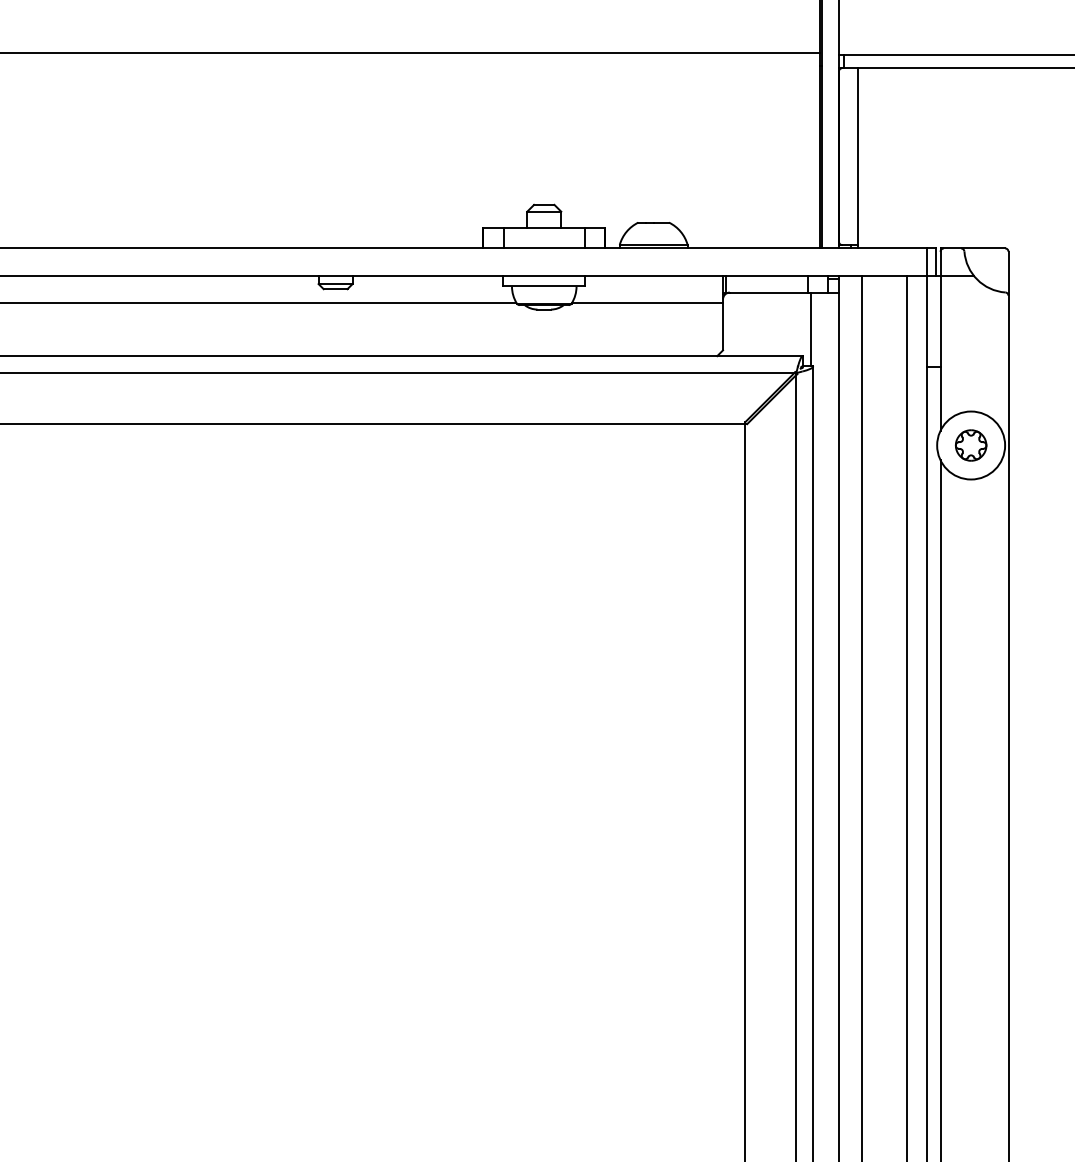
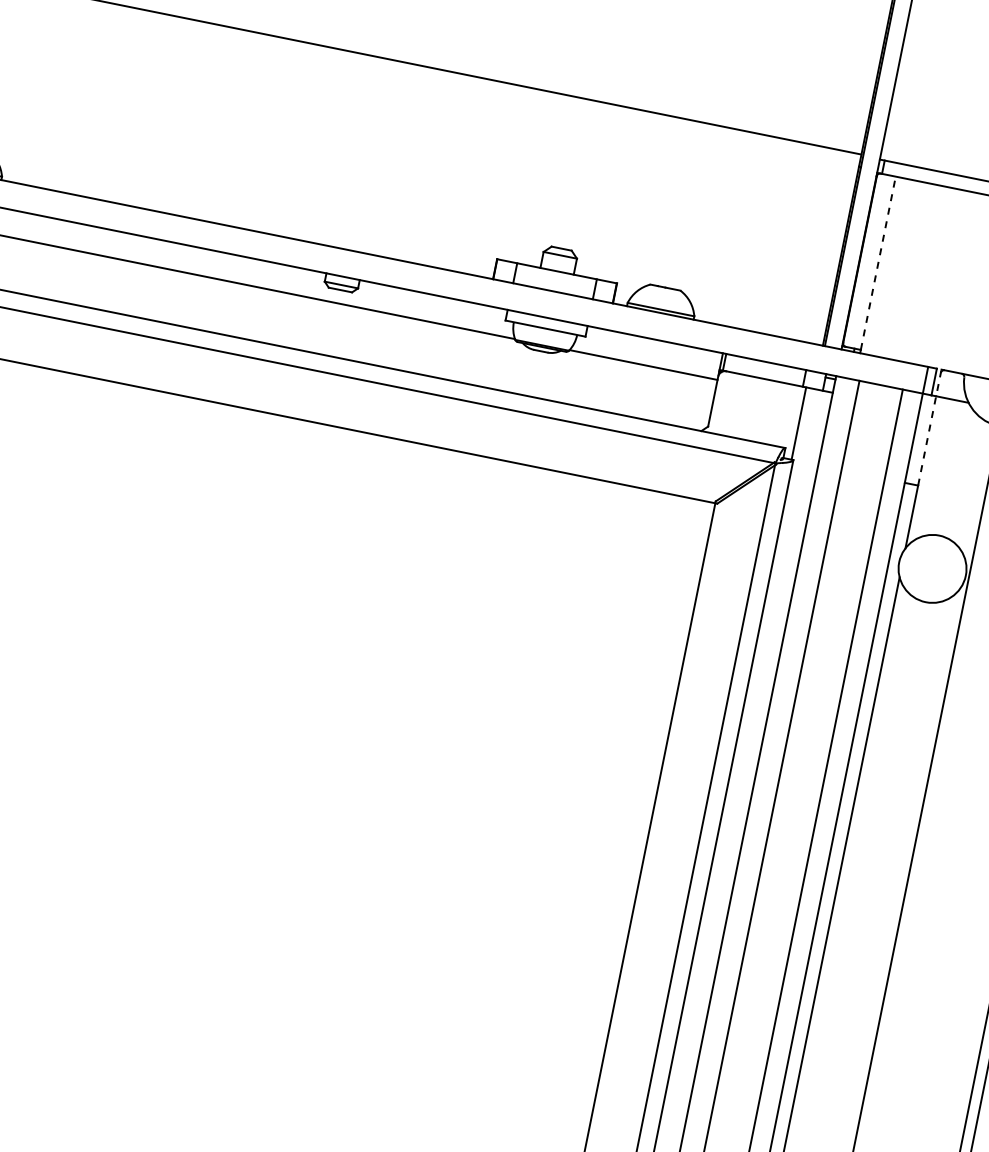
line: (857, 156) -> (878, 263), solid -> dashed
line: (940, 307) -> (929, 427), solid -> dashed
part: (971, 445) -> (932, 568), removed

